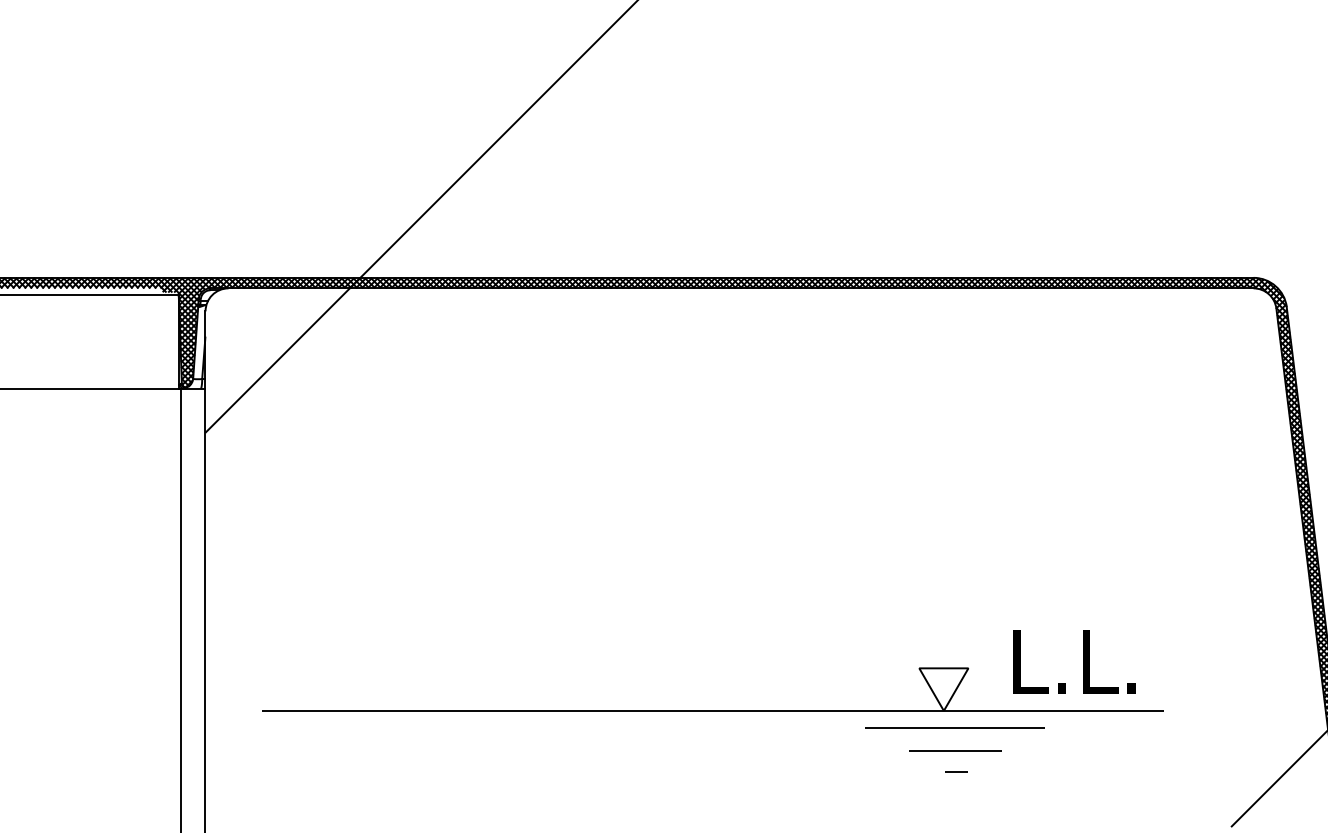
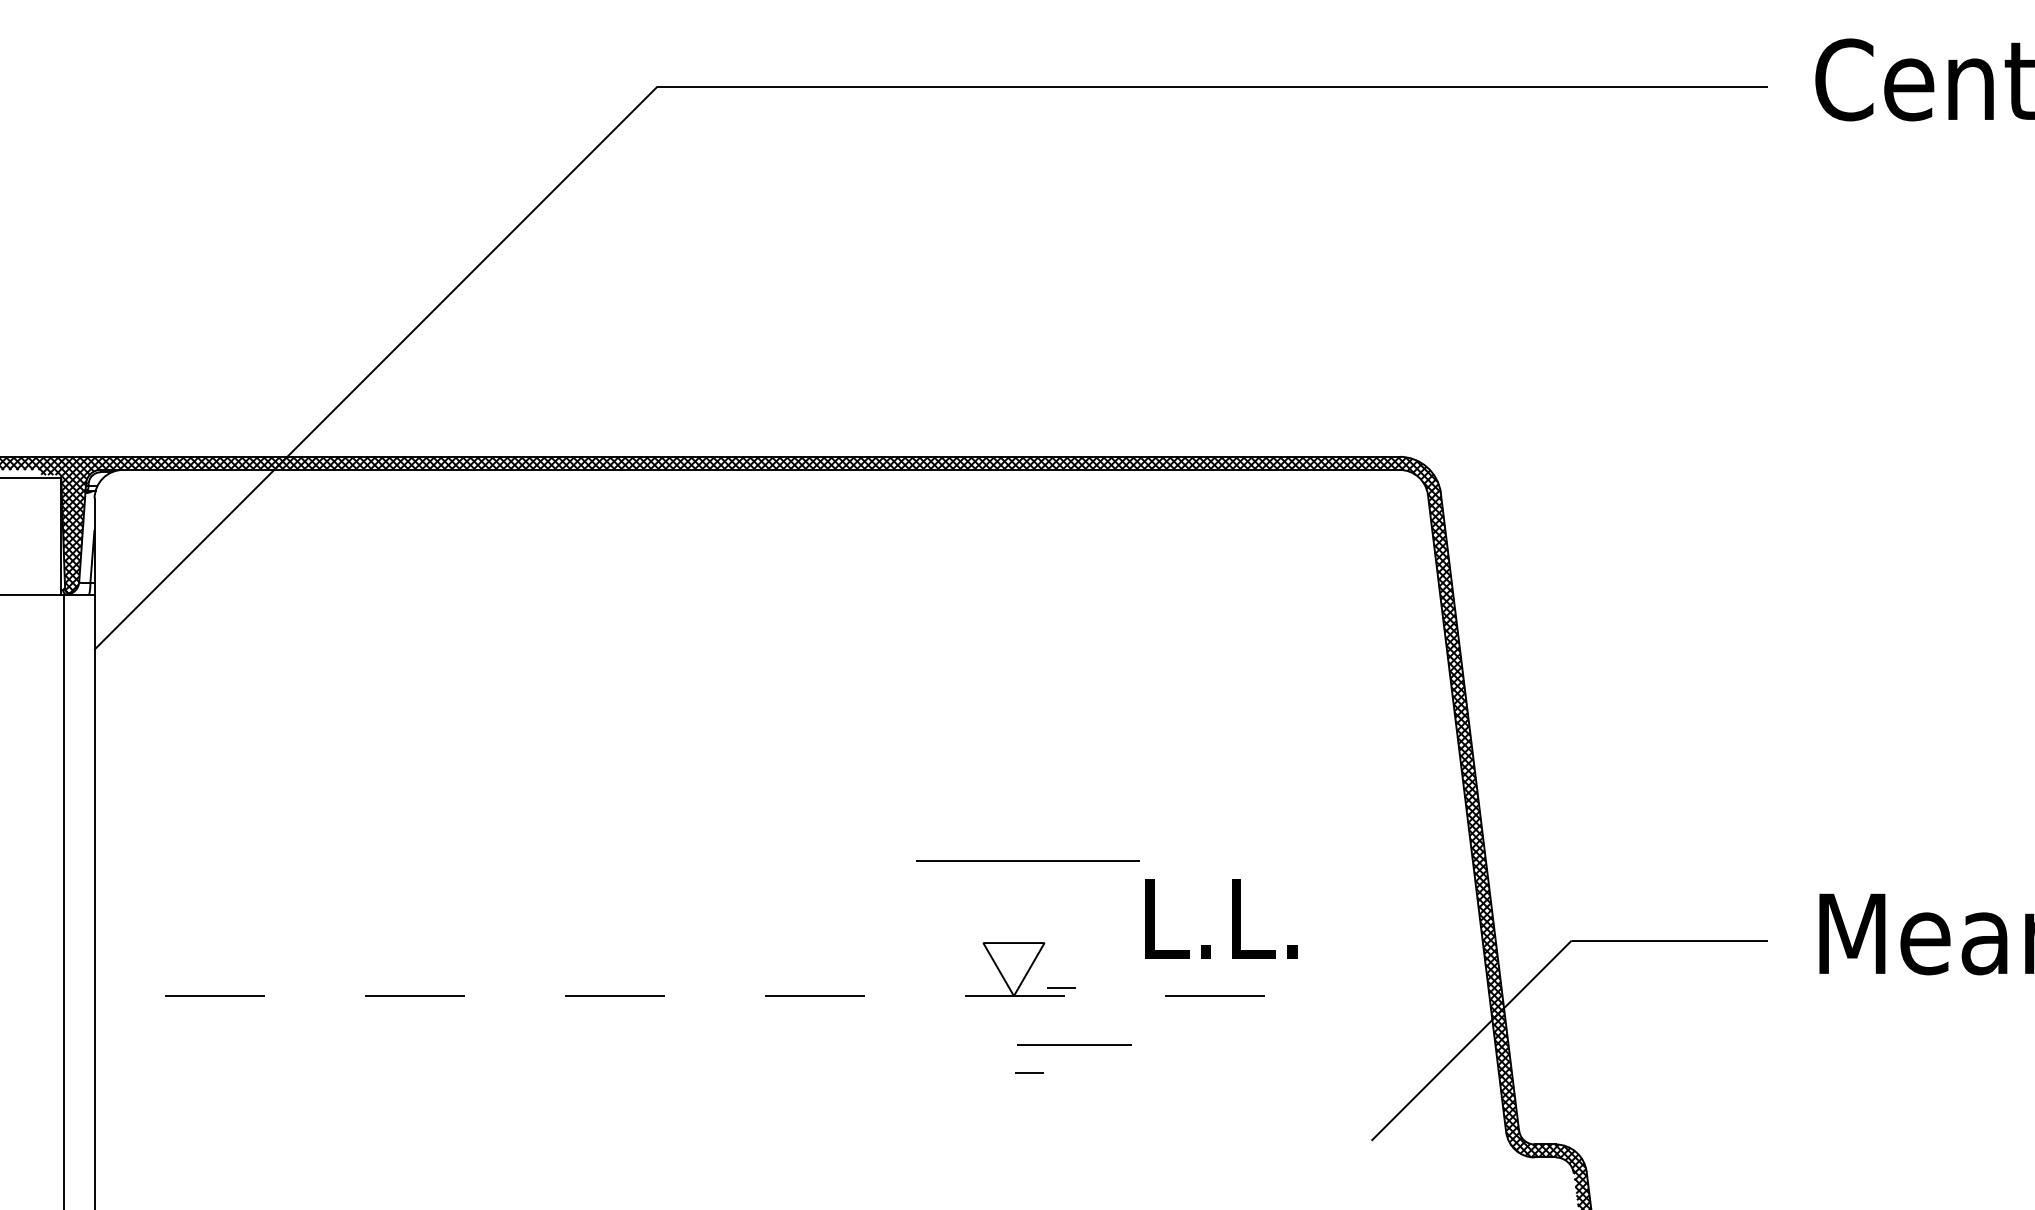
text: (1074, 661) -> (1221, 918), moved
line: (982, 704) -> (1061, 987), added
line: (713, 711) -> (727, 996), solid -> dashed
line: (954, 727) -> (1027, 860), moved
line: (955, 749) -> (1074, 1044), moved

